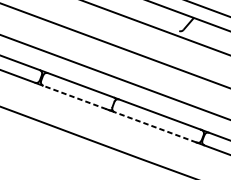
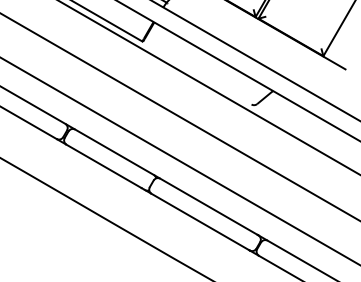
line: (74, 97) -> (103, 166), dashed -> solid
line: (155, 126) -> (200, 221), dashed -> solid

